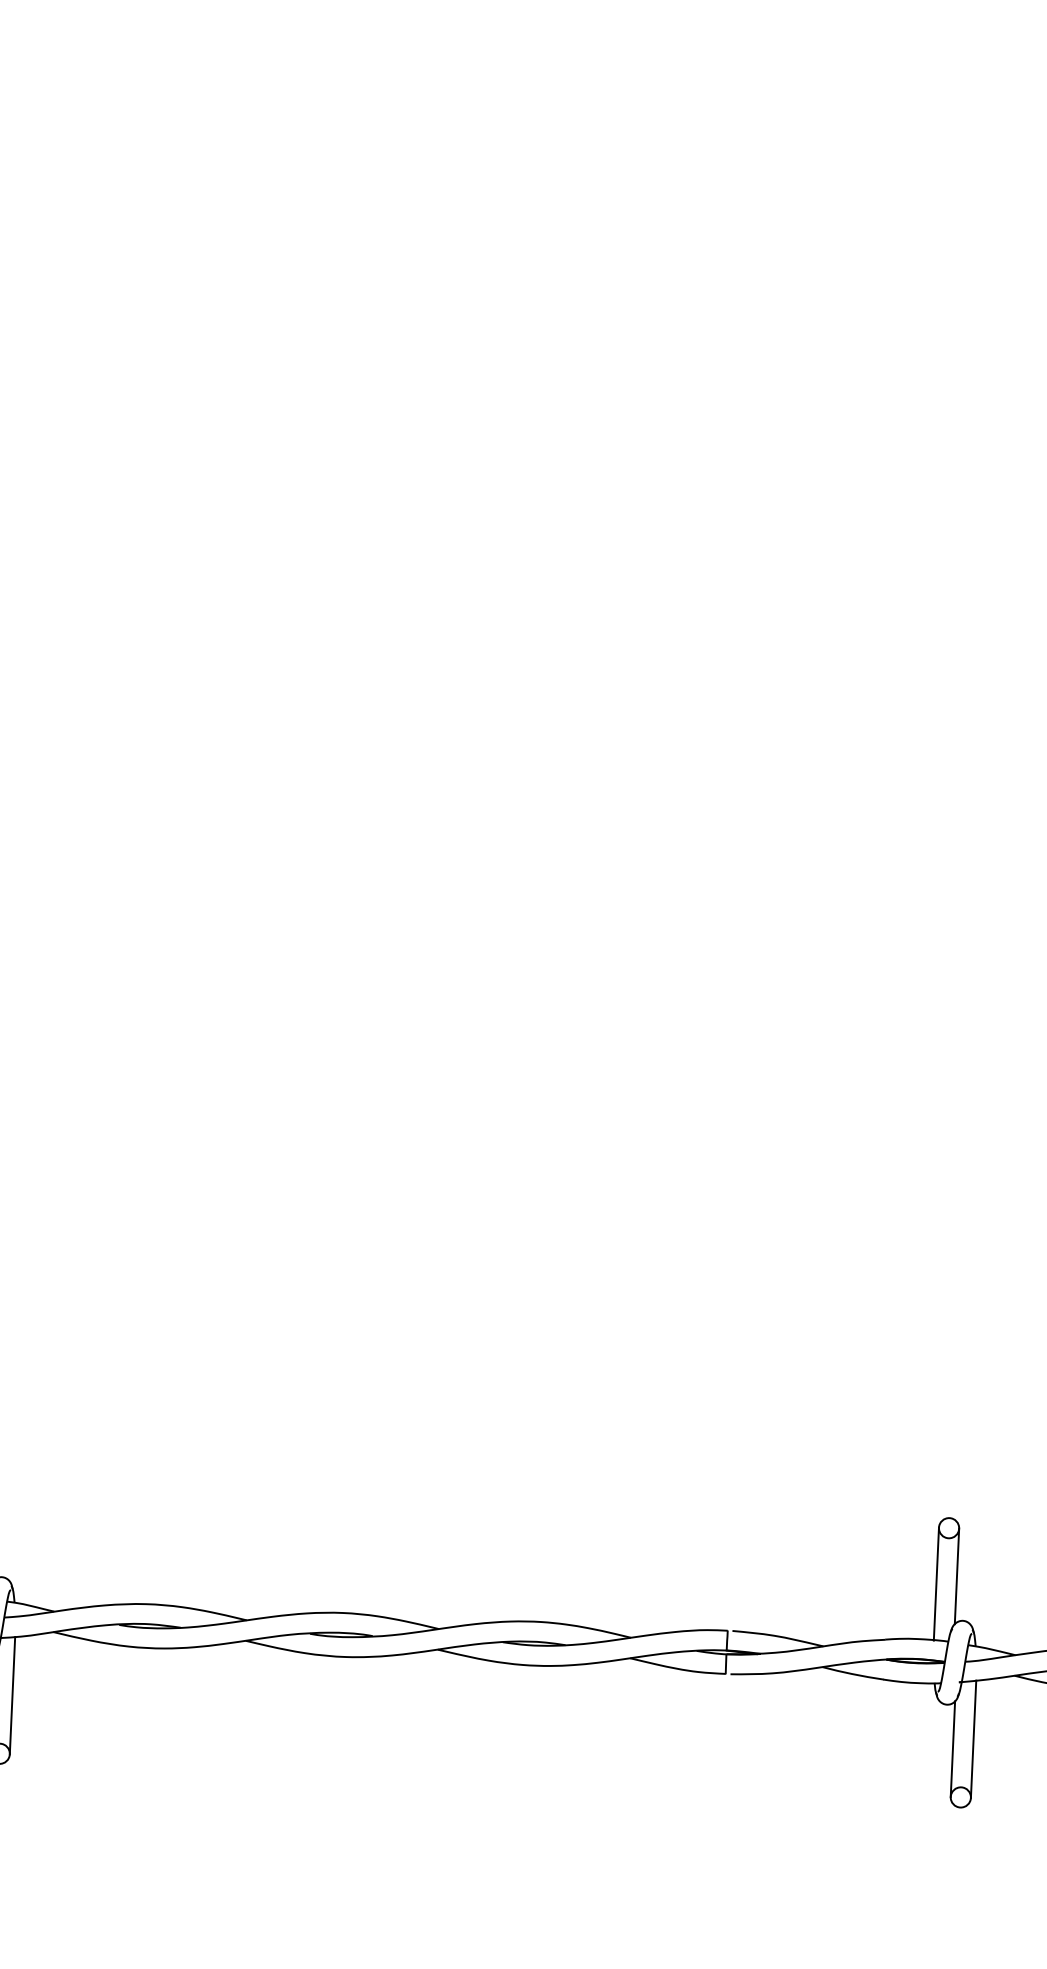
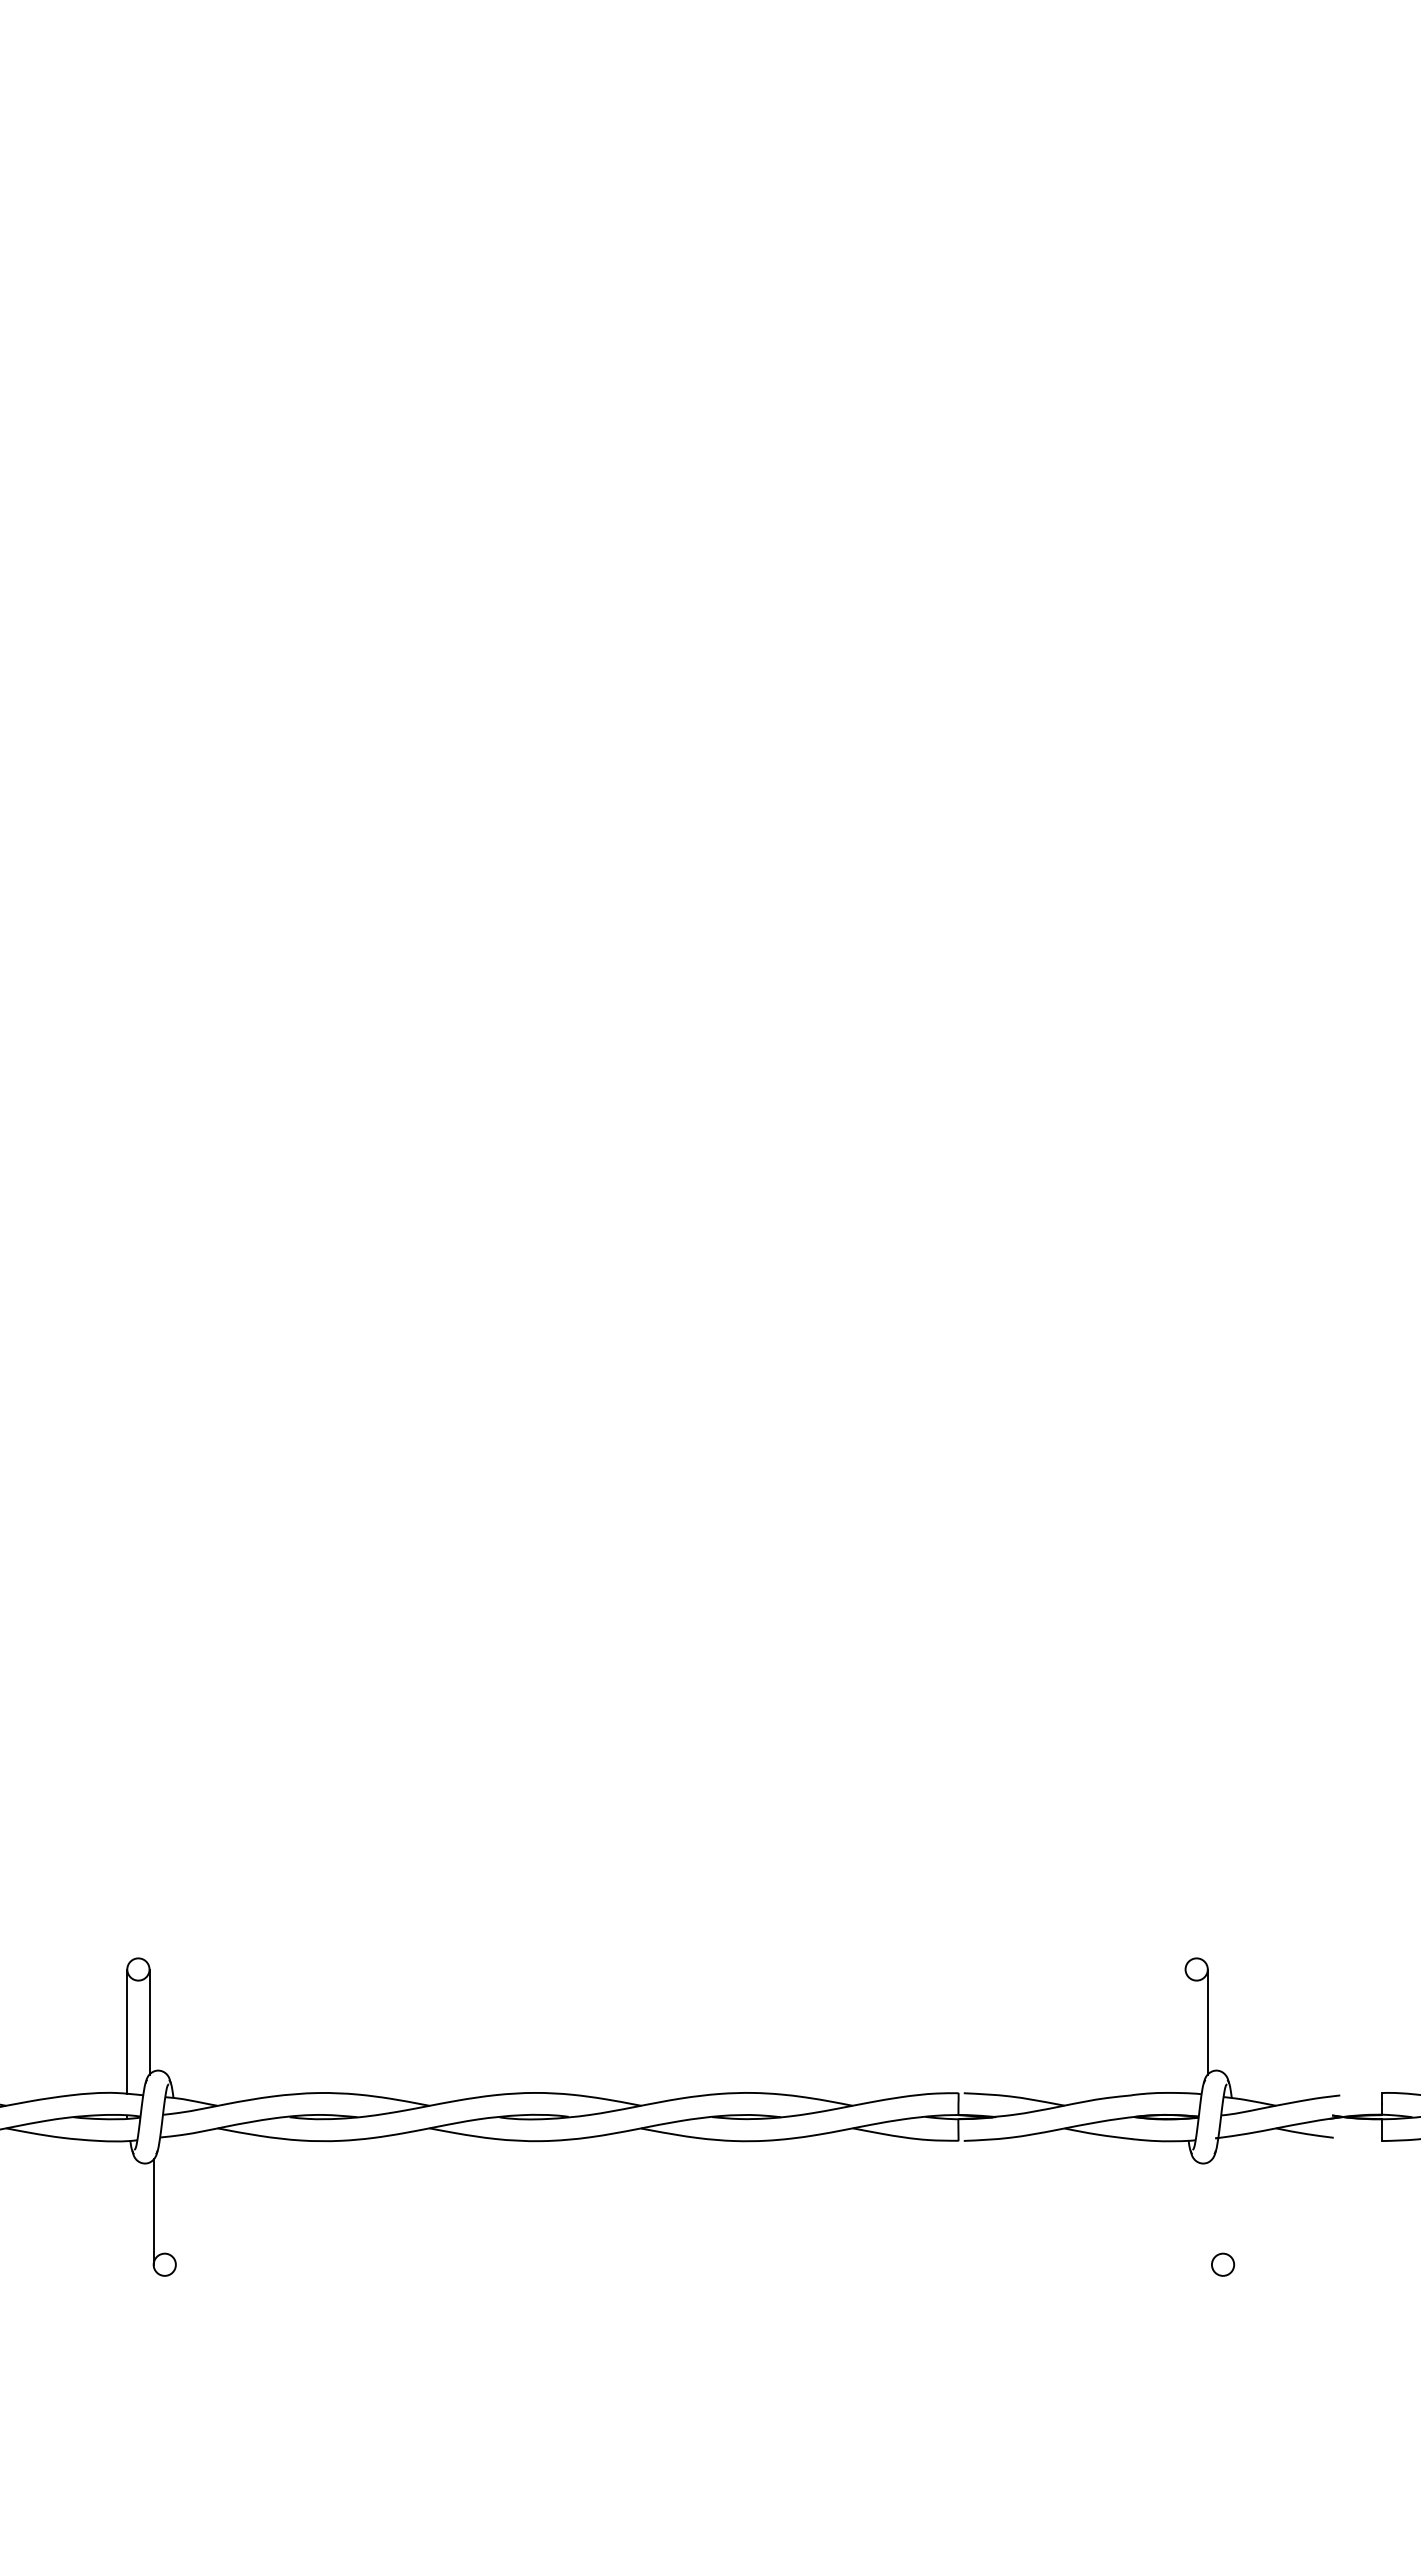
line: (936, 1584) -> (1185, 2031), removed
line: (12, 1694) -> (175, 2199), removed
line: (973, 1738) -> (1234, 2199), removed
line: (952, 1748) -> (1211, 2211), removed

